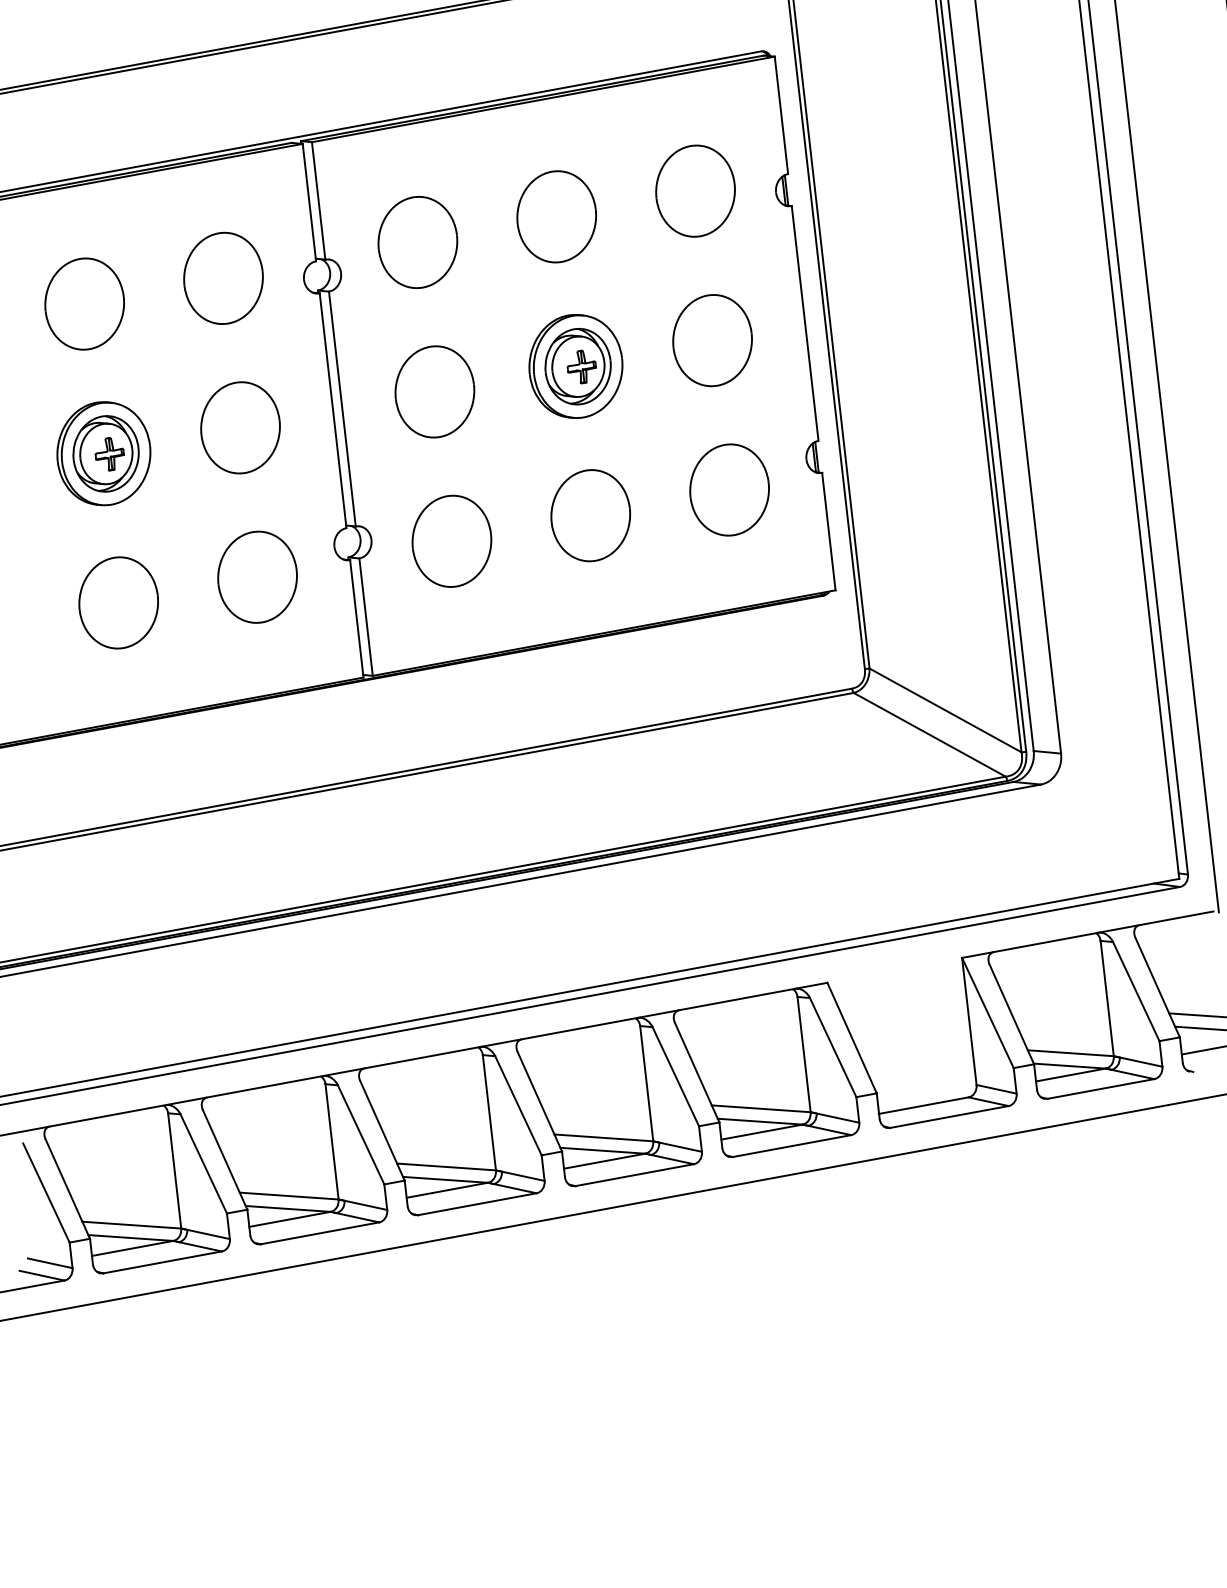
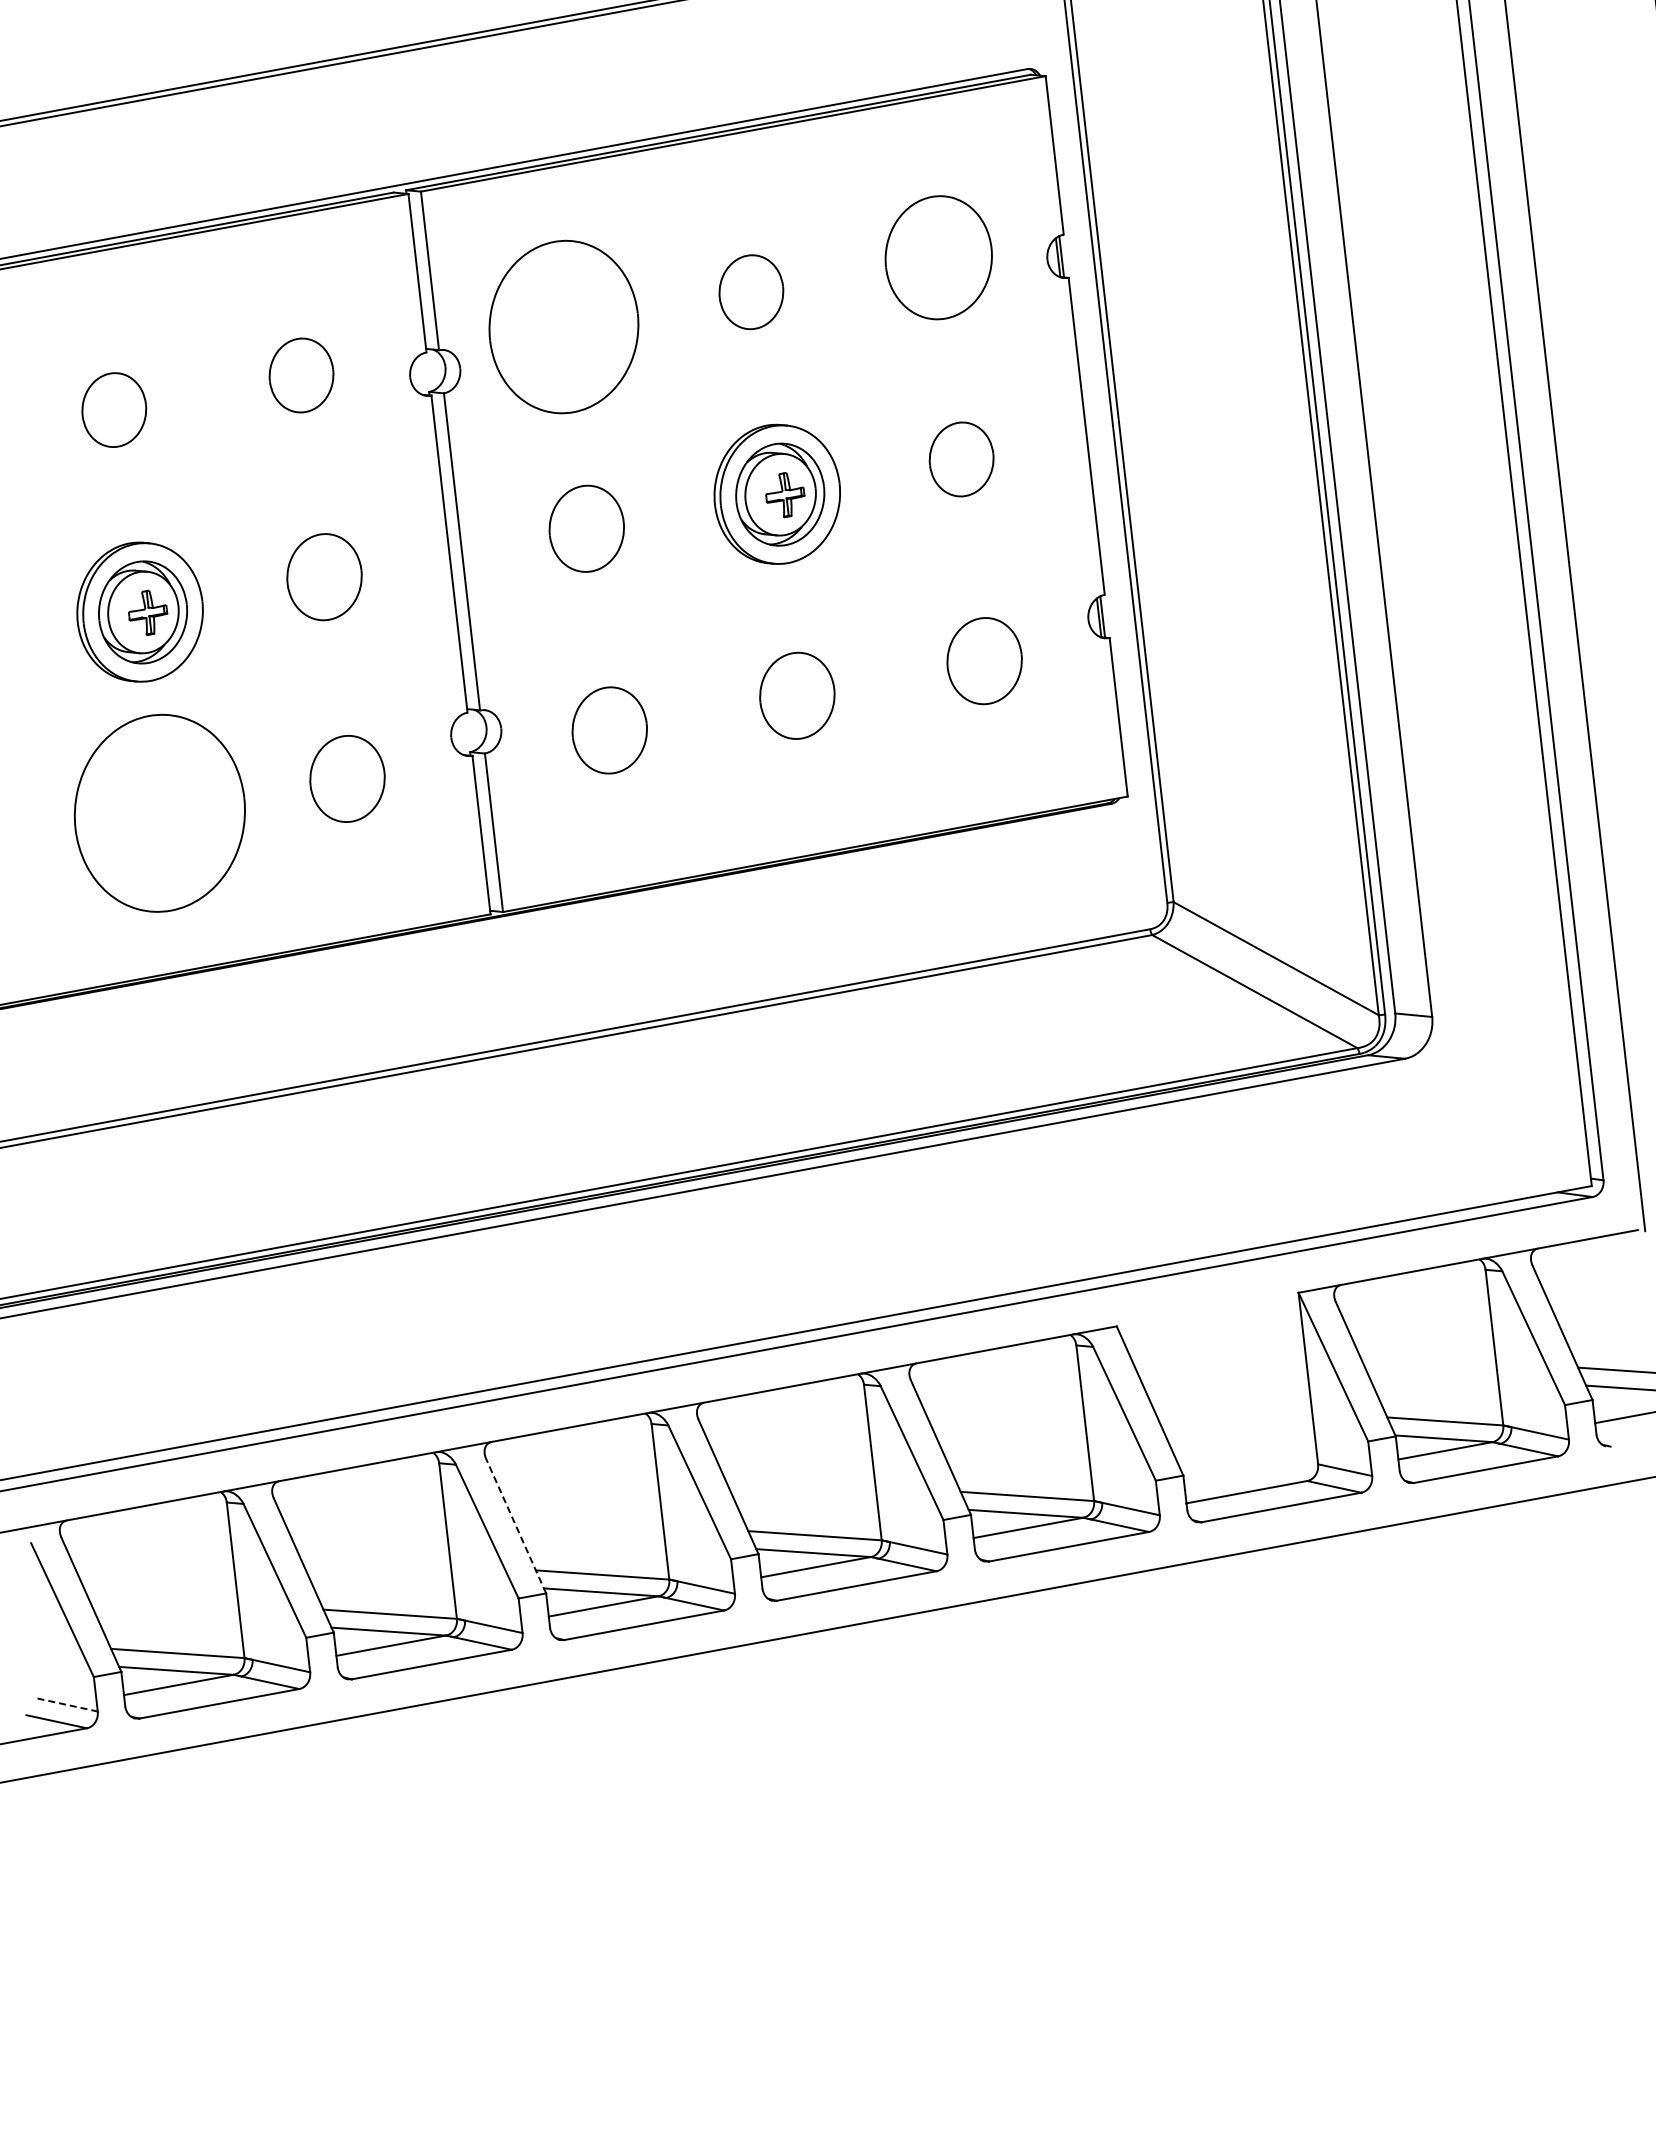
part: (556, 216) -> (751, 291), size x0.6
part: (417, 242) -> (563, 326), size x1.4
part: (223, 278) -> (301, 375), size x0.6
part: (84, 303) -> (114, 409), size x0.6
part: (712, 340) -> (961, 459), size x0.6
part: (434, 391) -> (586, 528), size x0.7
part: (240, 427) -> (324, 576), size x0.7
part: (729, 489) -> (984, 660), size x0.7
part: (590, 515) -> (797, 695), size x0.7
part: (451, 541) -> (609, 730), size x0.7
part: (257, 576) -> (347, 778), size x0.7
part: (119, 602) -> (160, 813), size x1.6
line: (382, 1131) -> (516, 1526), solid -> dashed
line: (50, 1263) -> (67, 1705), solid -> dashed

